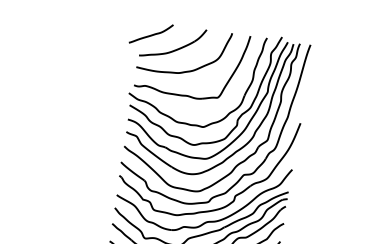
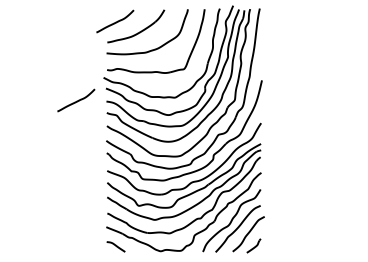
curve: (95, 113) -> (76, 100), added

